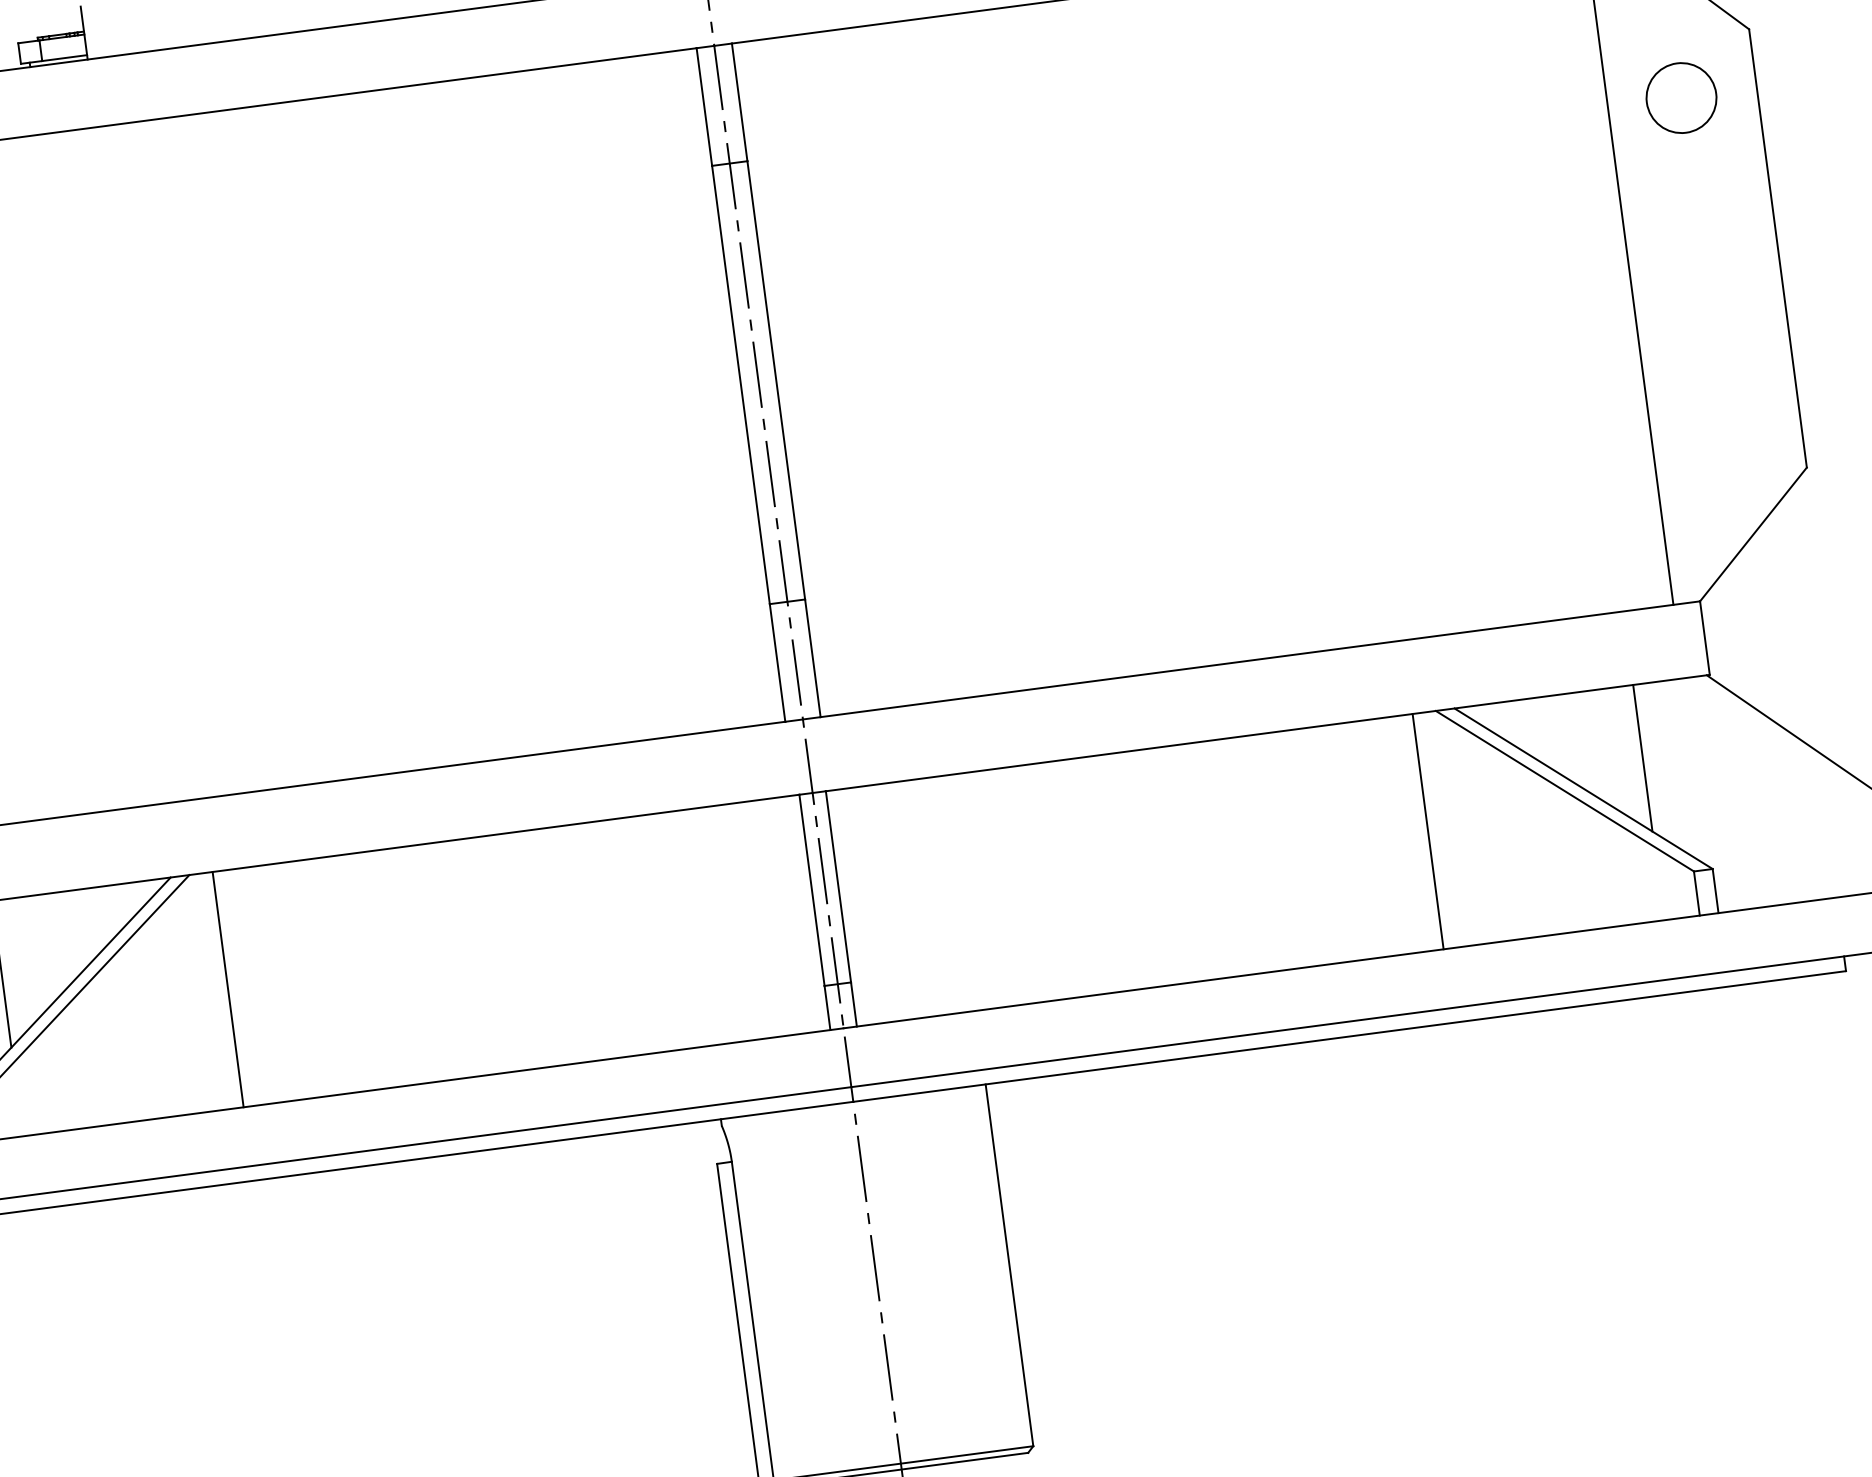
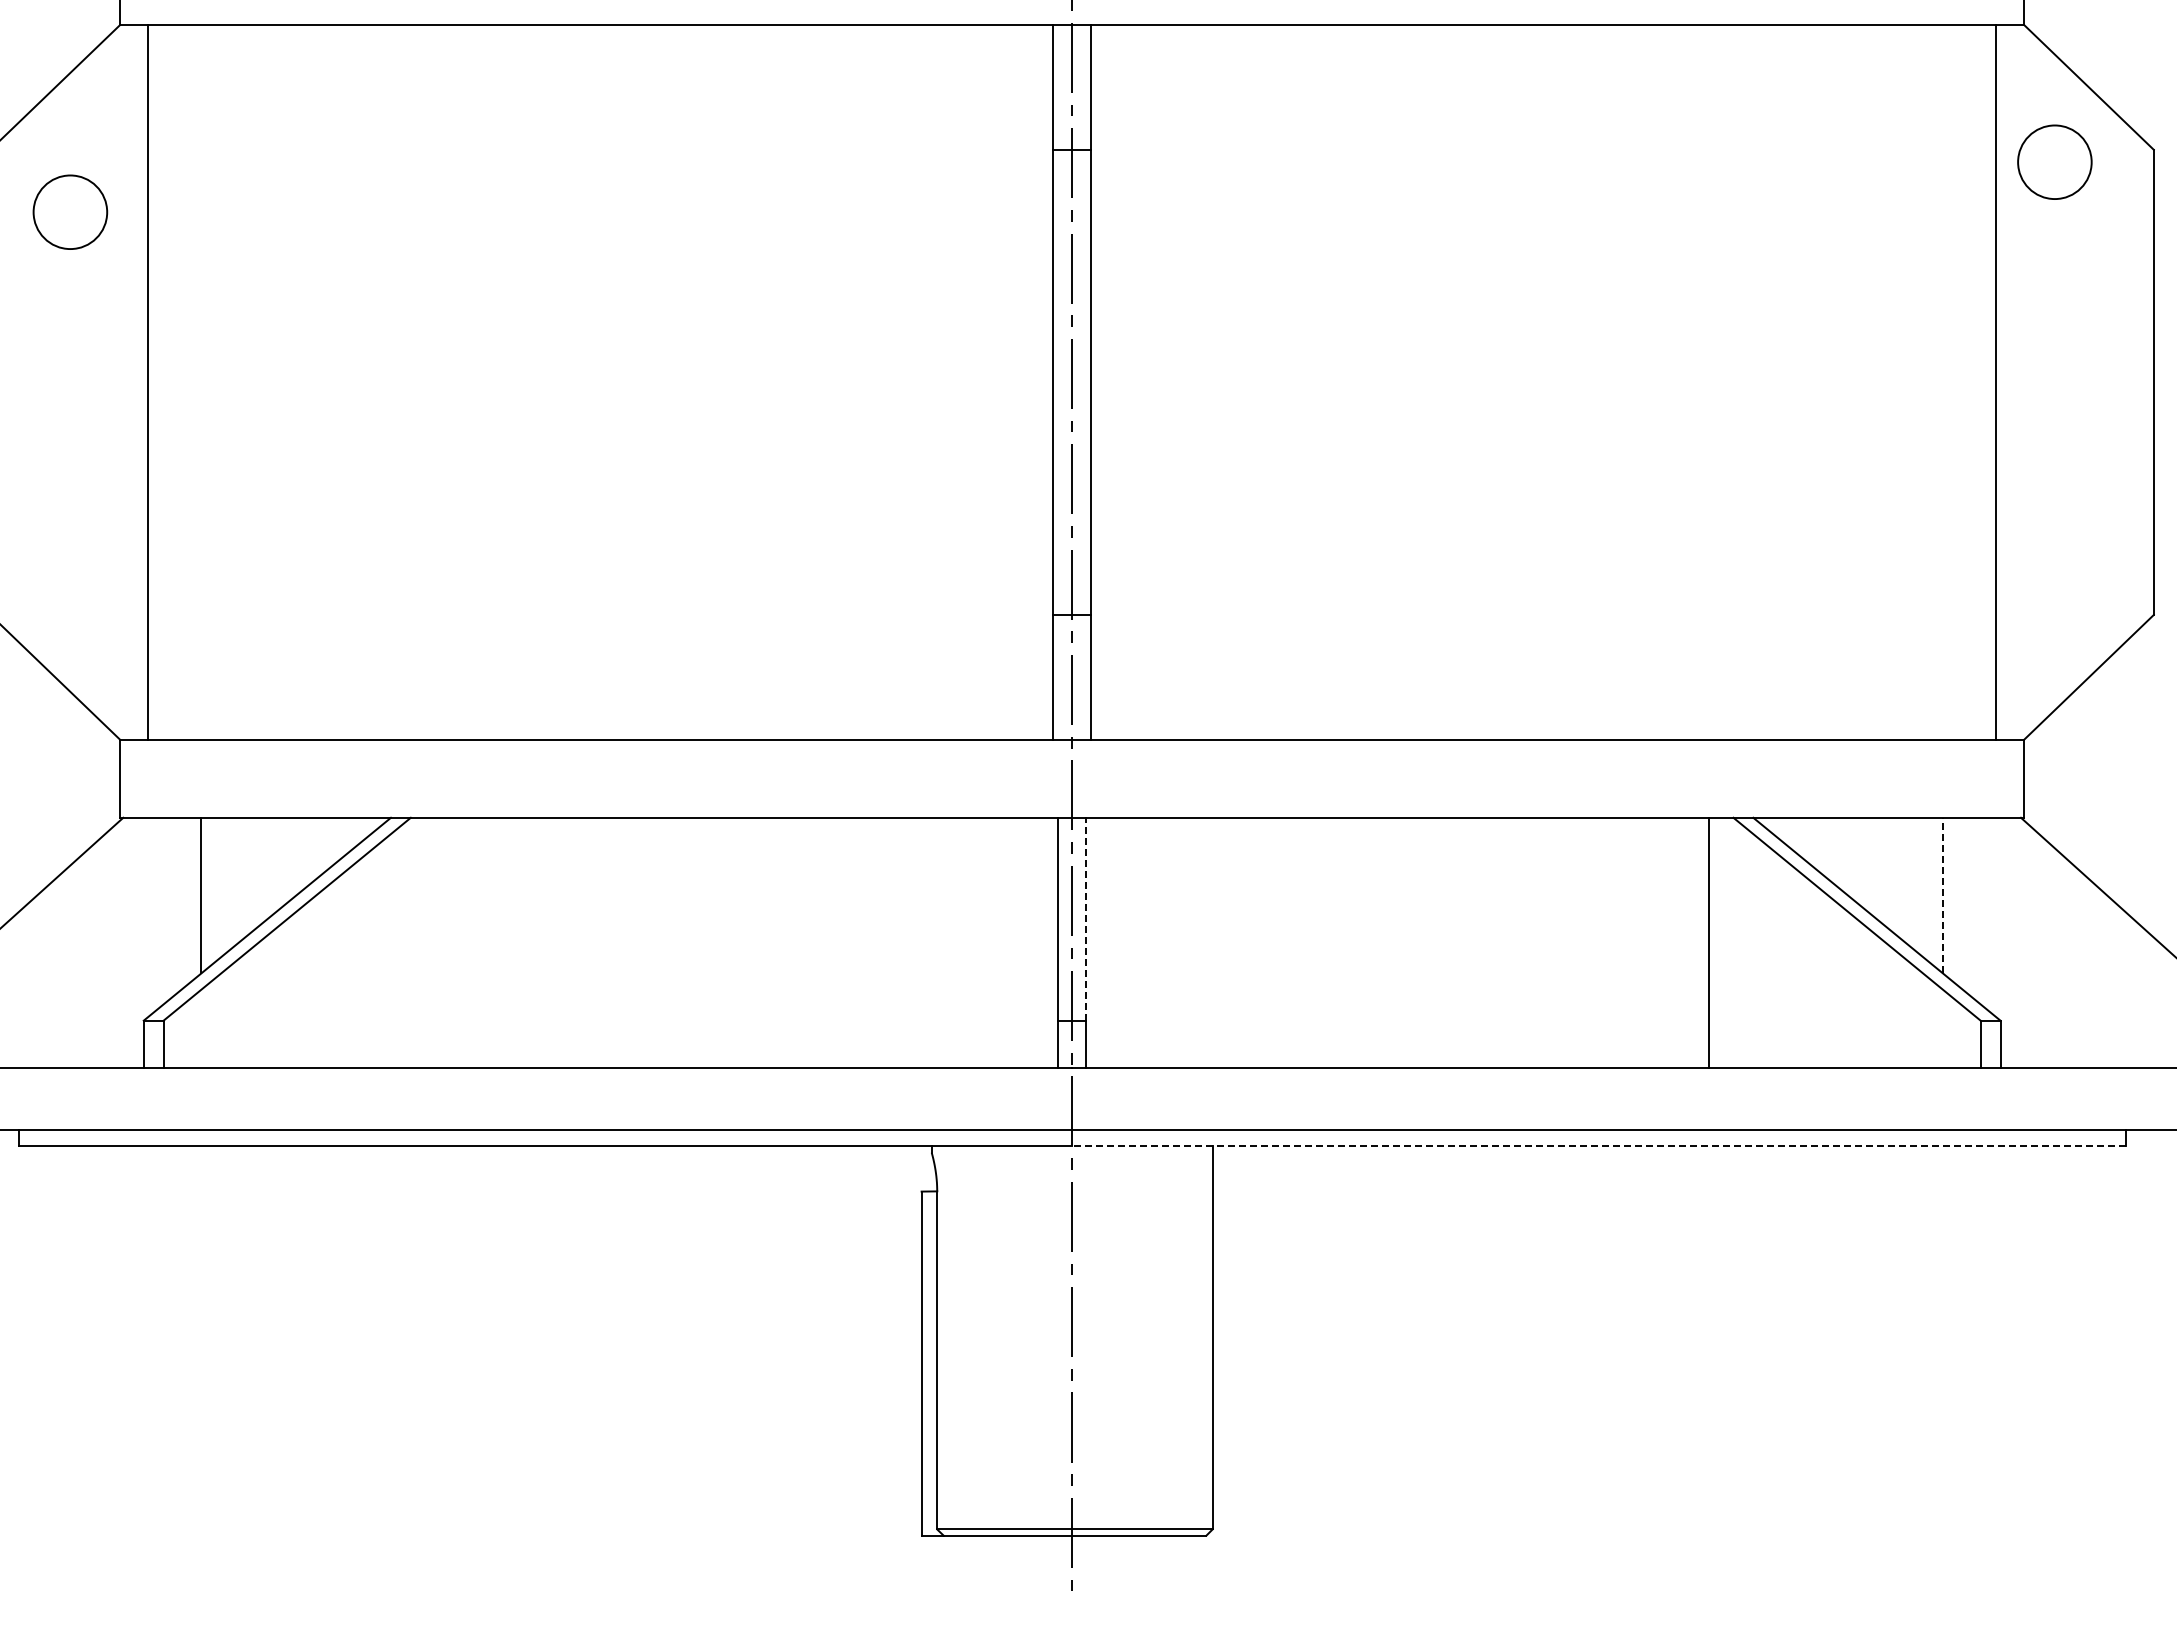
circle: (1681, 97) -> (2054, 161), moved
line: (1642, 758) -> (1942, 895), solid -> dashed
line: (838, 886) -> (1086, 918), solid -> dashed
line: (228, 989) -> (435, 942), removed
line: (1349, 1036) -> (1598, 1145), solid -> dashed

